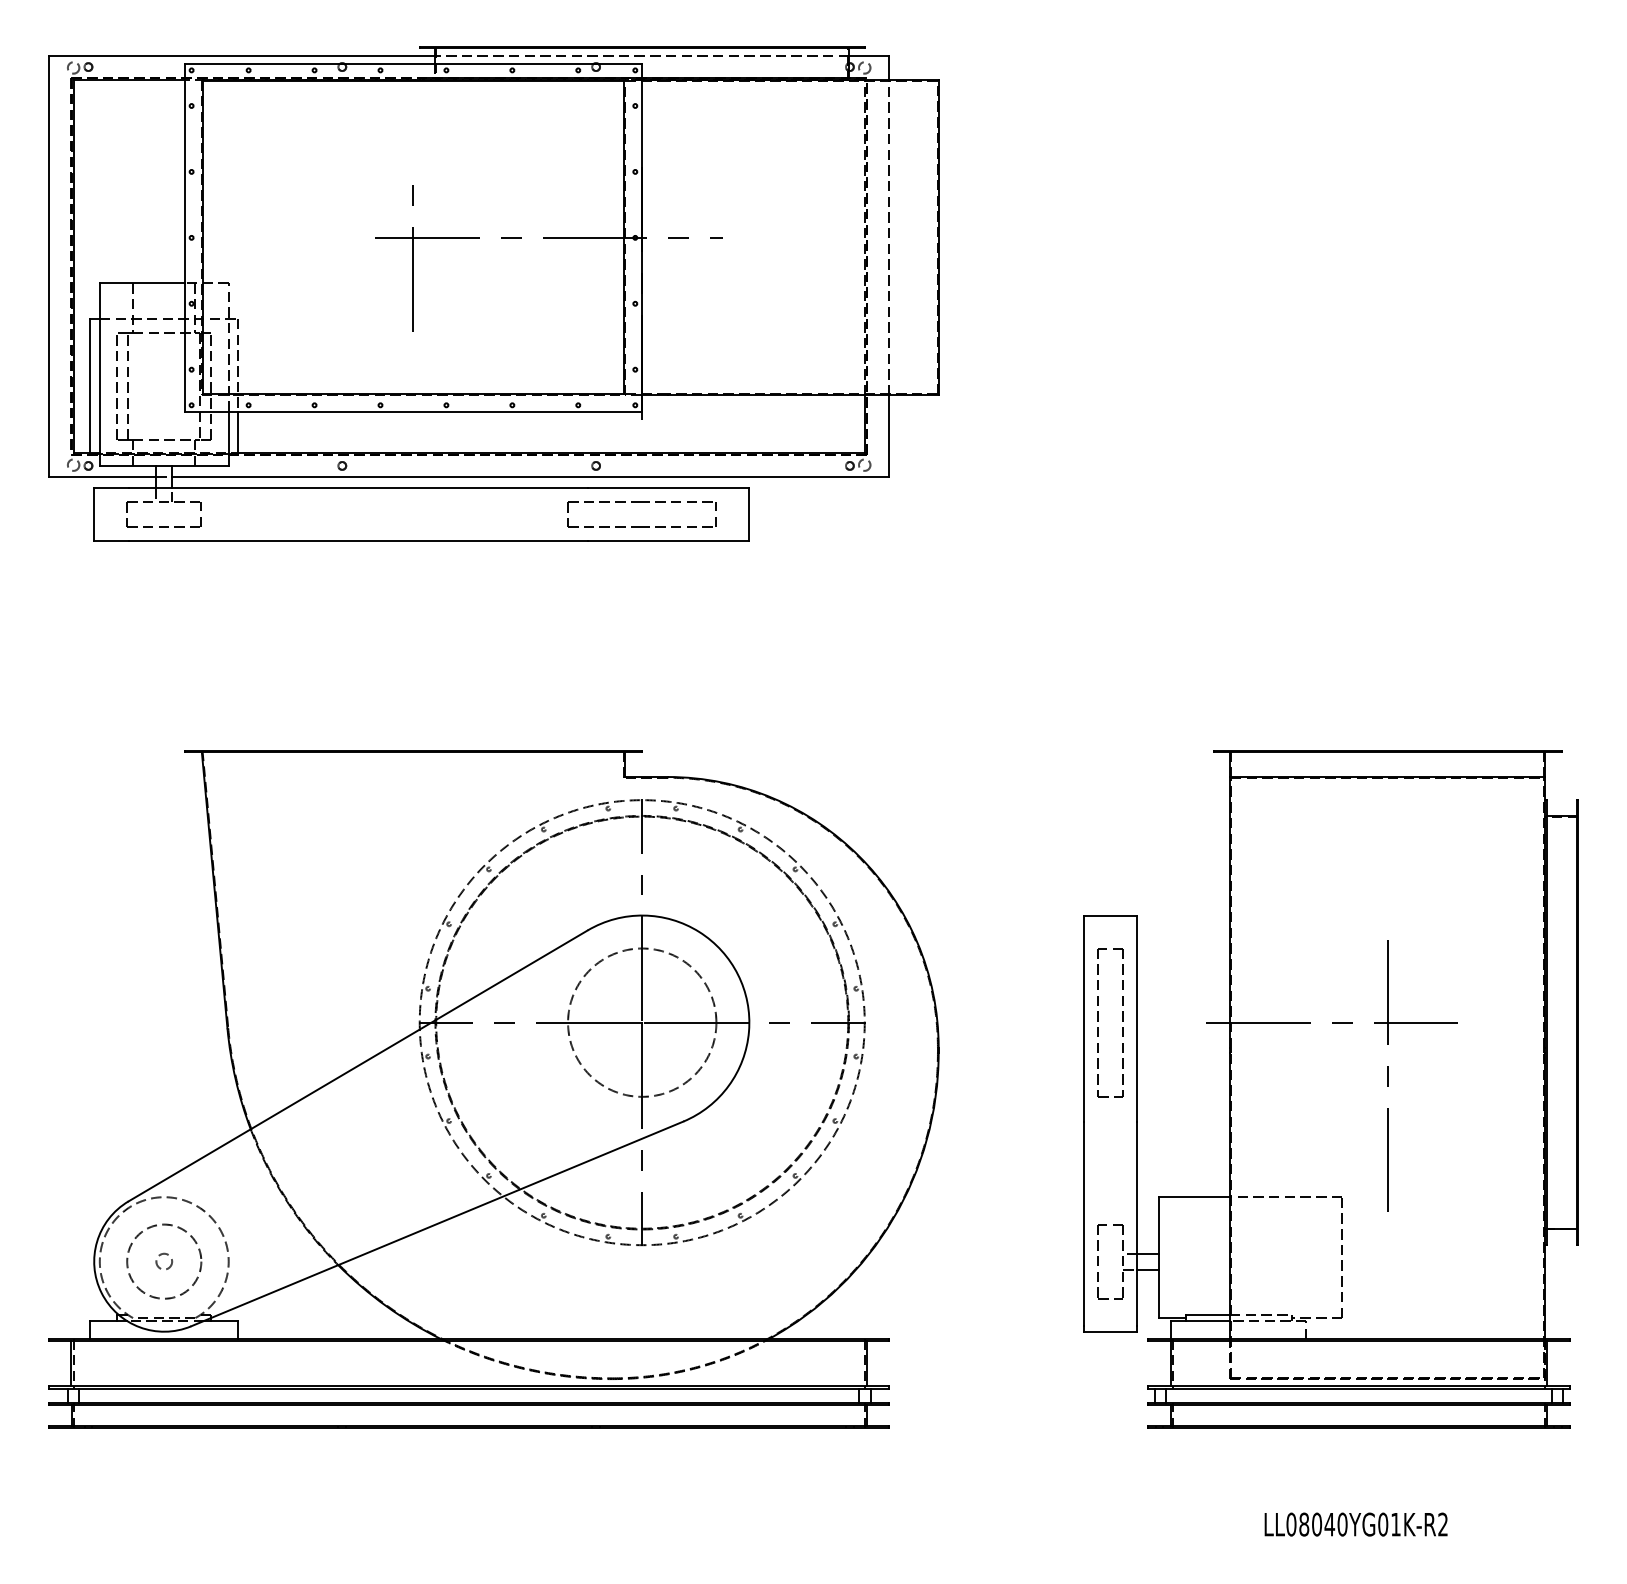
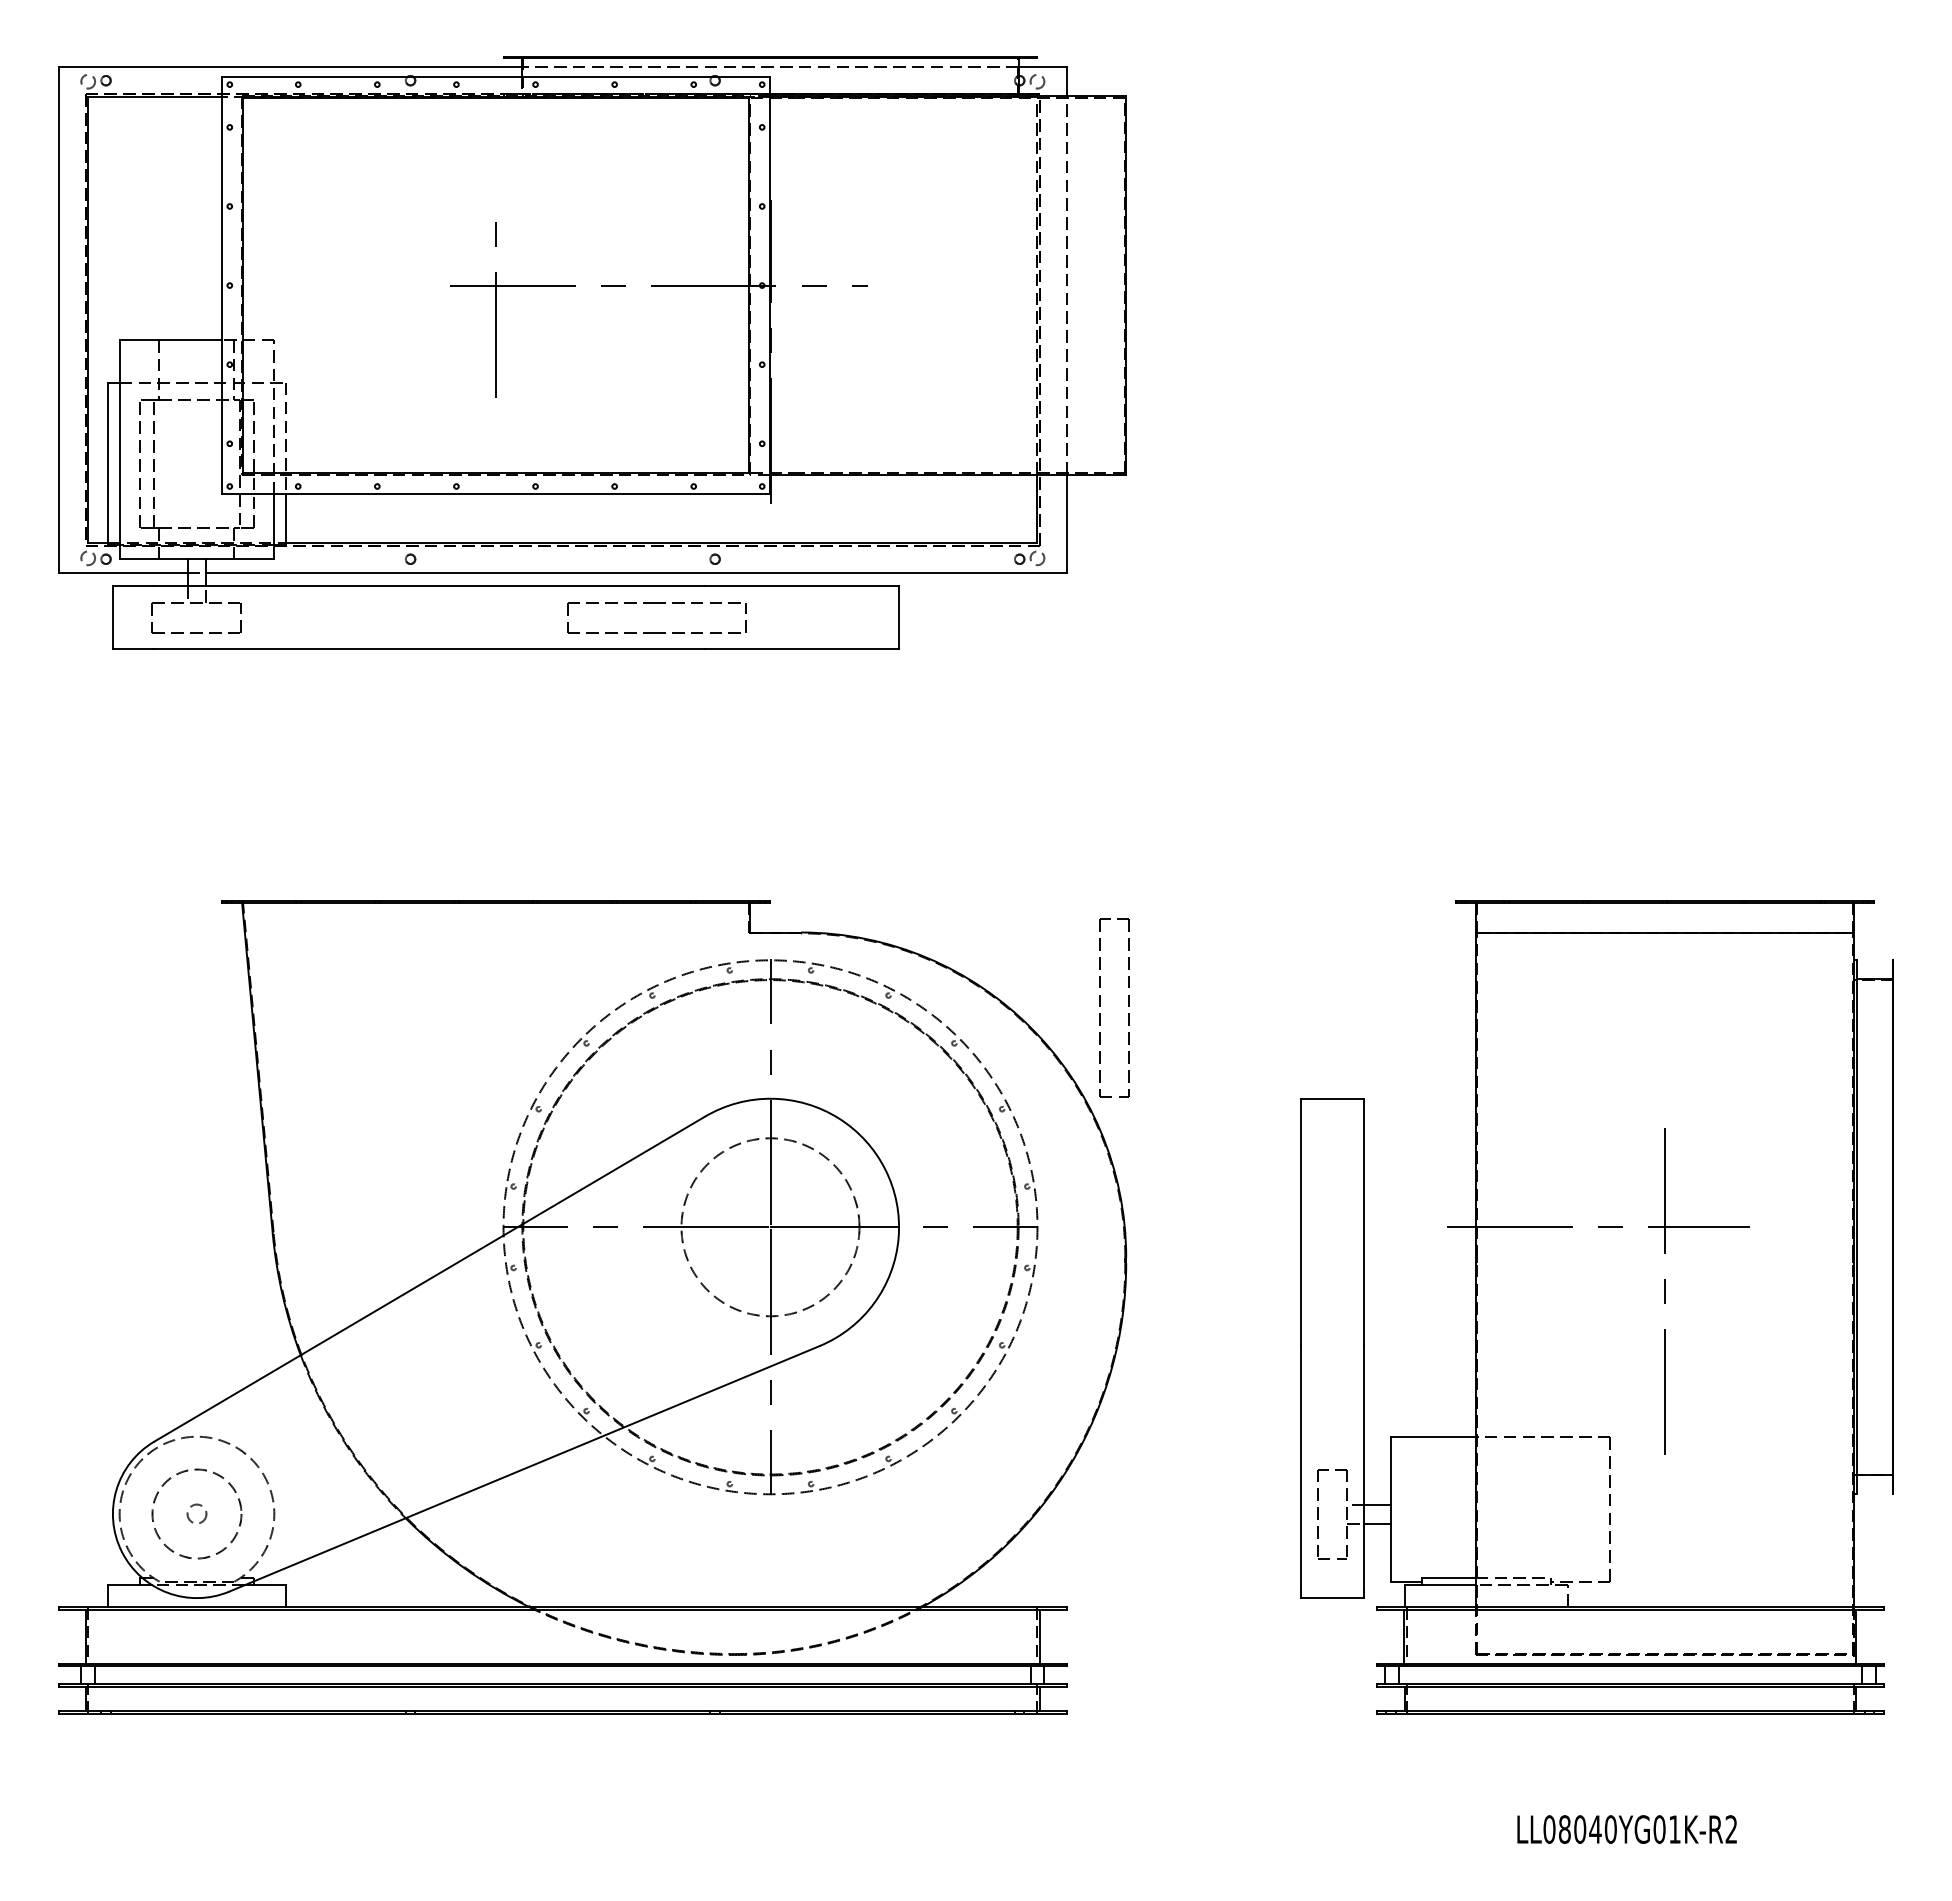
part: (642, 502) -> (656, 603), moved
part: (1098, 1021) -> (1100, 1006), moved

